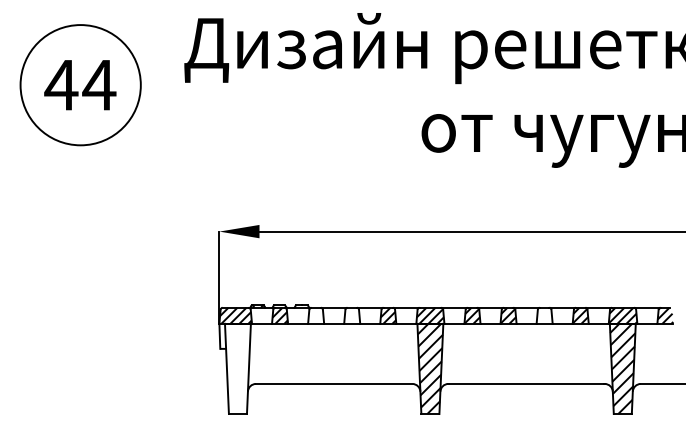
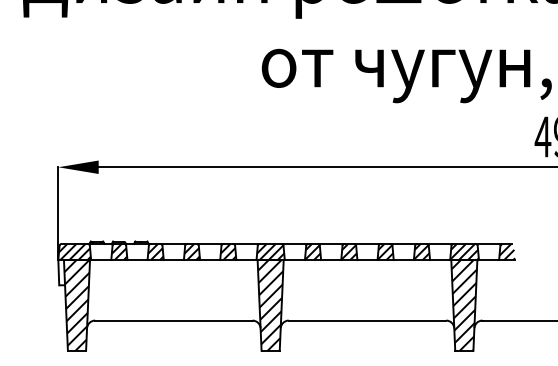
hatch: (315, 315) -> (155, 251), added
hatch: (351, 315) -> (191, 251), added
hatch: (544, 315) -> (385, 251), added
hatch: (237, 368) -> (76, 305), added

